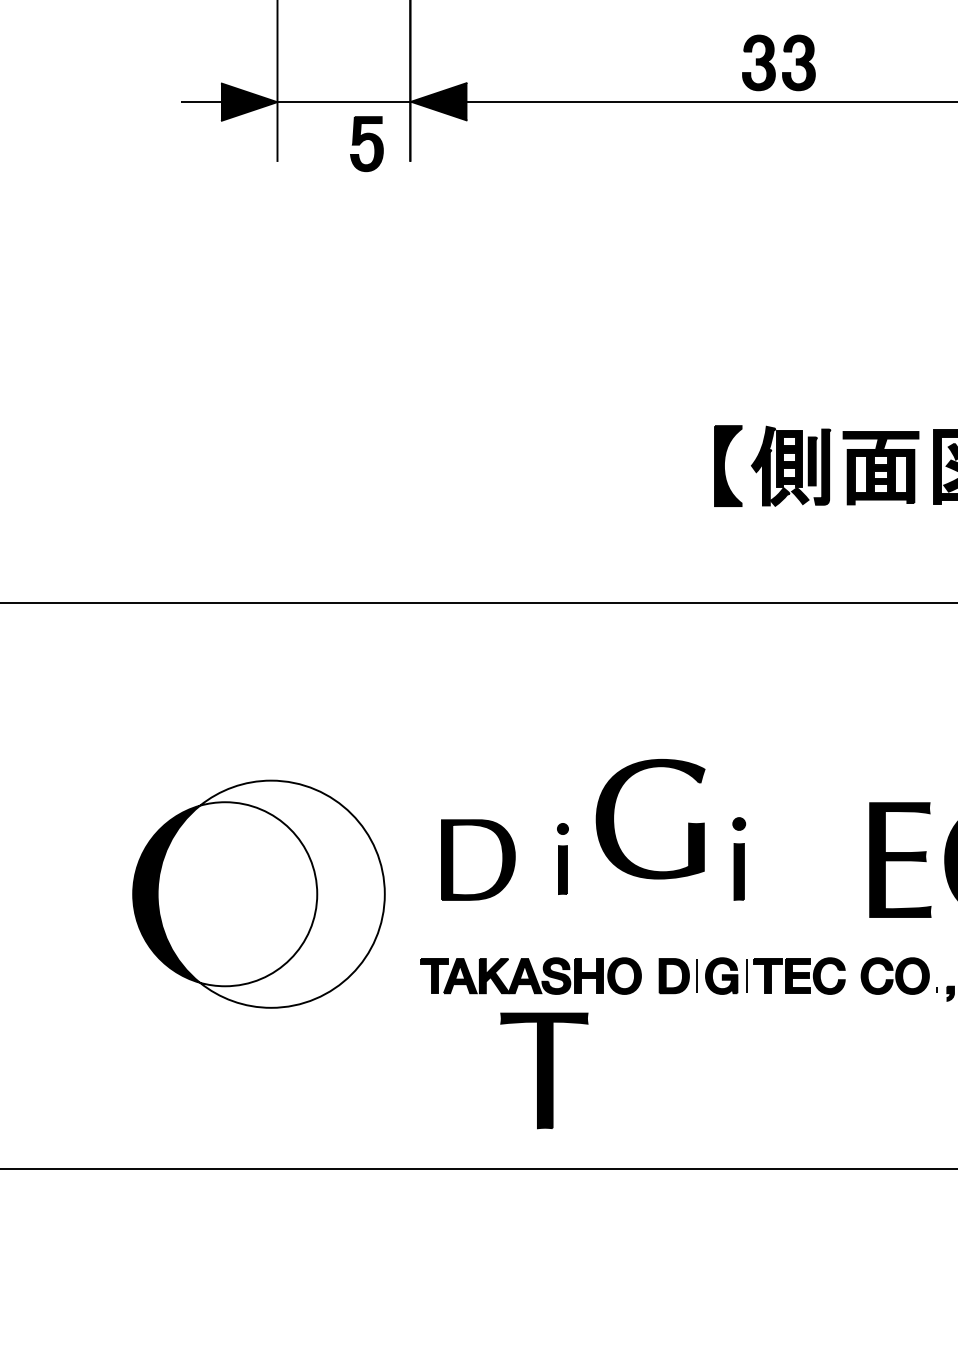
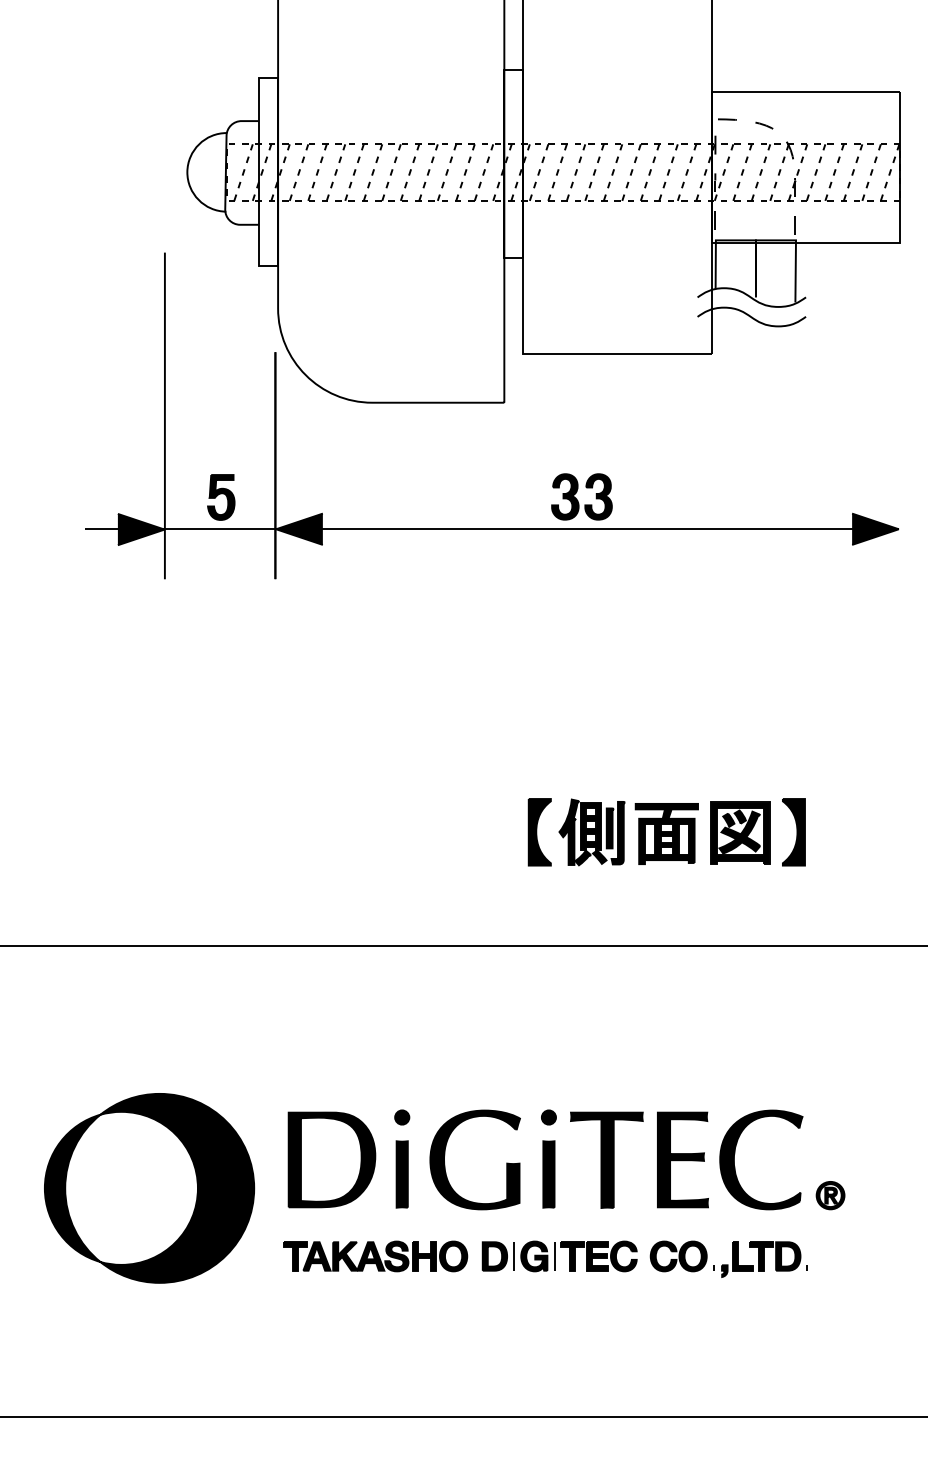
part: (367, 144) -> (221, 497), moved
part: (614, 813) -> (445, 1155), moved
part: (563, 858) -> (402, 1158), size x1.67
part: (738, 858) -> (548, 1158), size x1.43
part: (477, 859) -> (331, 1159), size x1.43
fill: (292, 893) -> (177, 1187), added
part: (543, 1069) -> (606, 1159), moved

